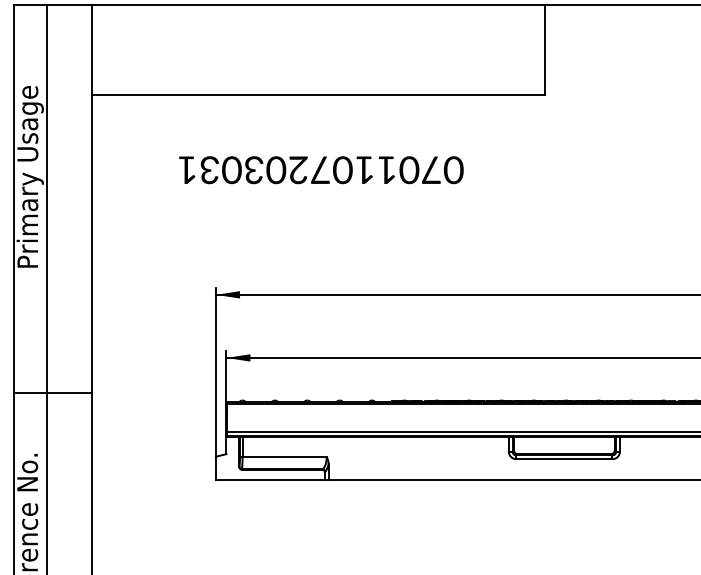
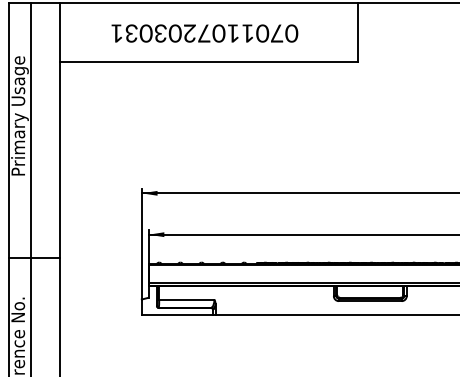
text: (320, 170) -> (204, 33), moved

